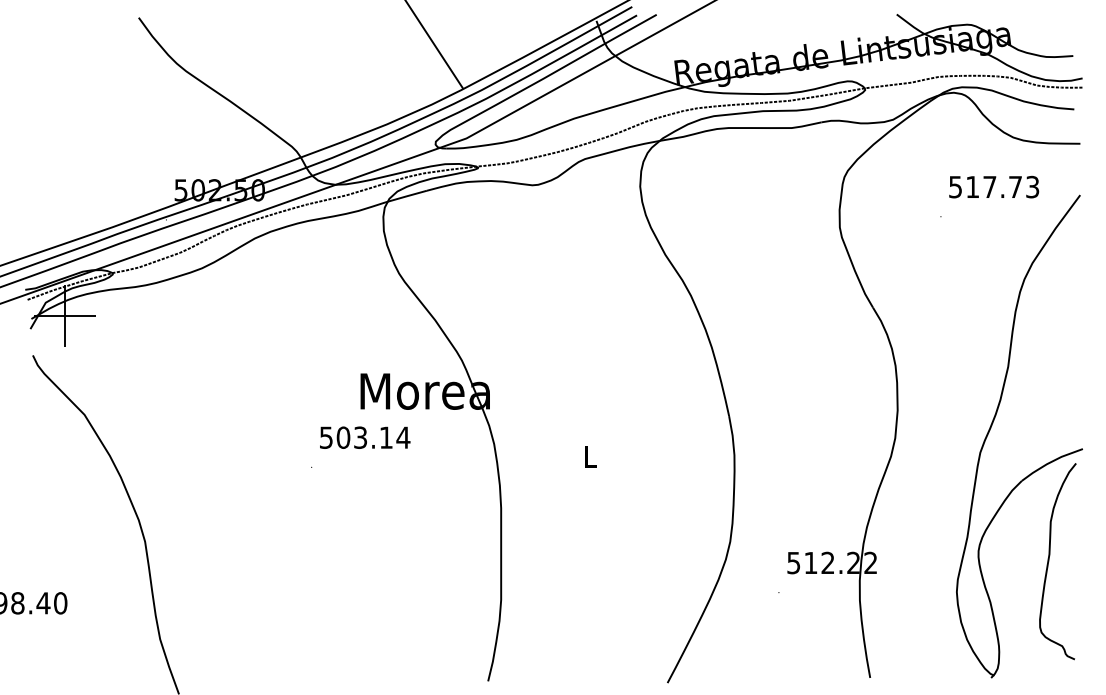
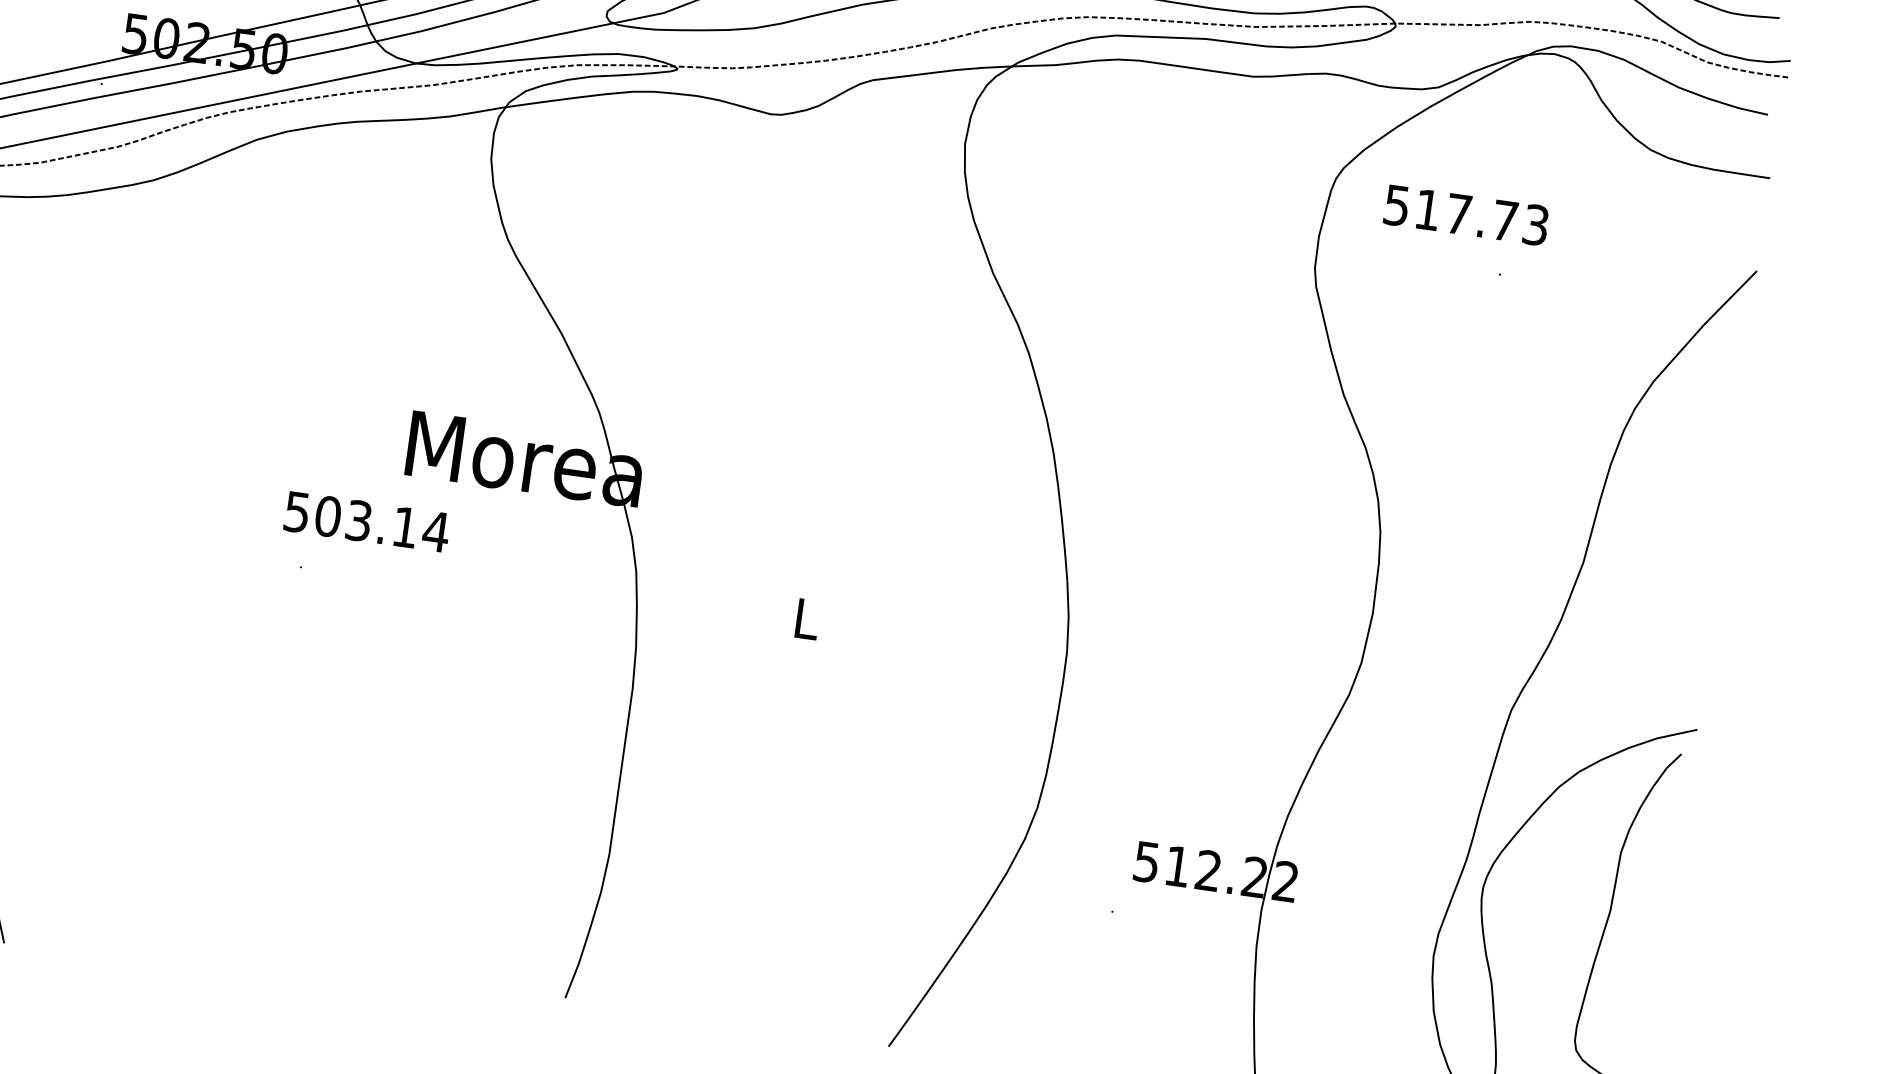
text: (994, 186) -> (1467, 214), moved
text: (365, 437) -> (367, 521), moved

